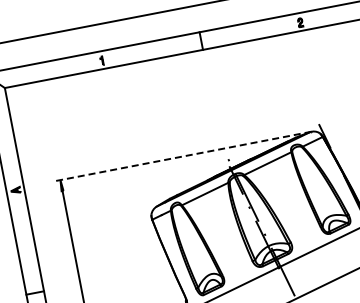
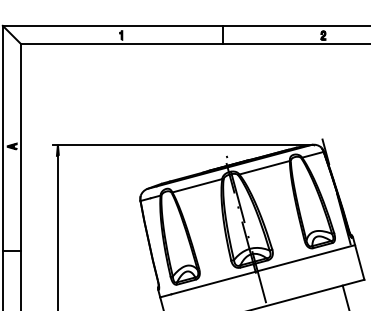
line: (182, 156) -> (182, 144), dashed -> solid

